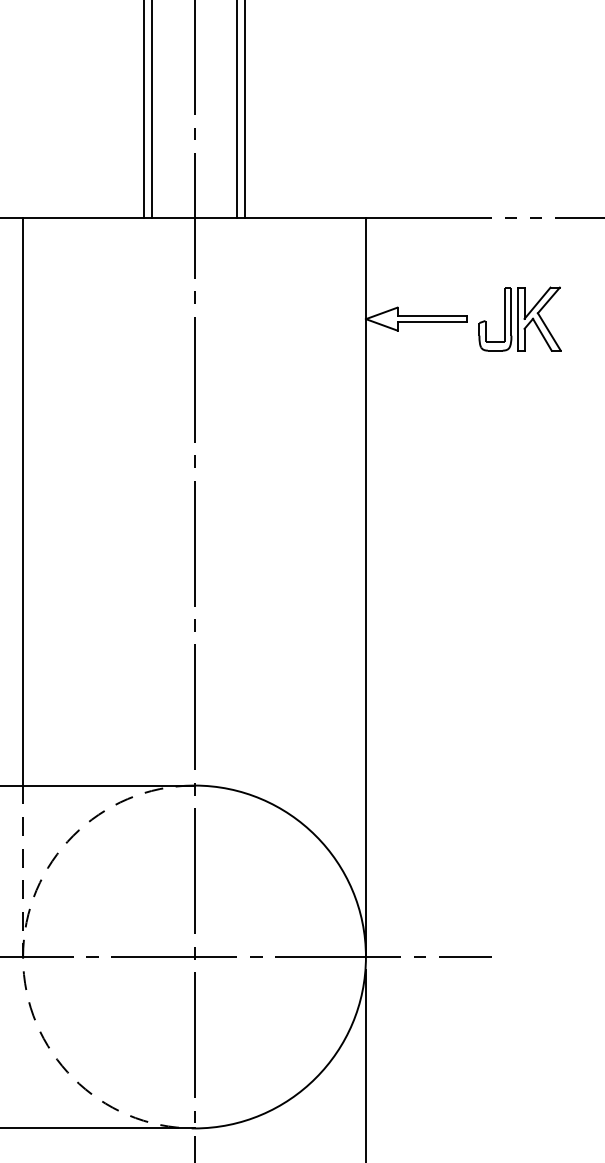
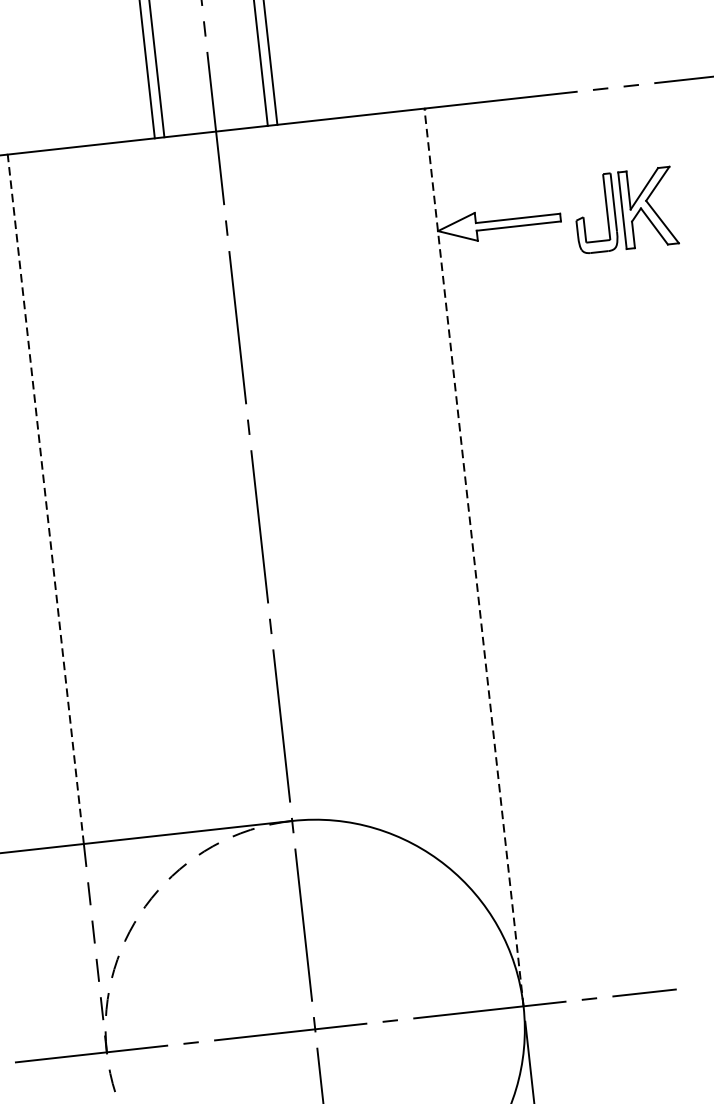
line: (23, 501) -> (46, 498), solid -> dashed
line: (365, 587) -> (473, 557), solid -> dashed

